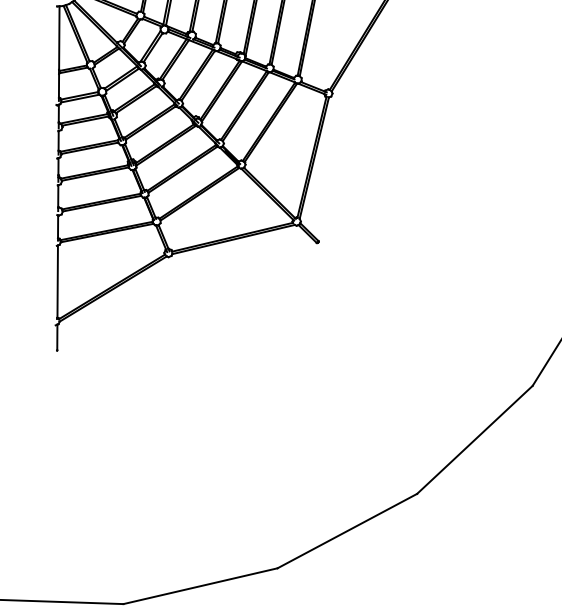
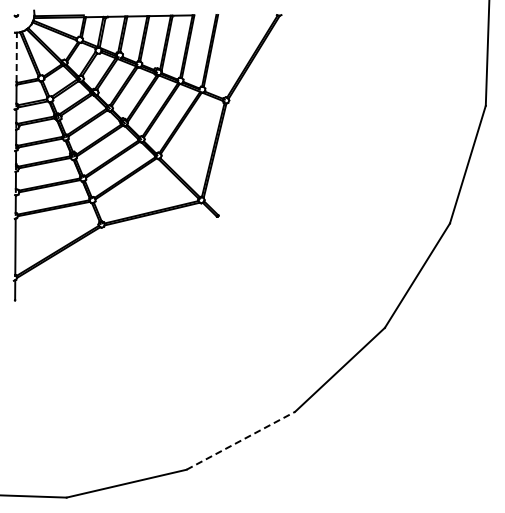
line: (59, 38) -> (16, 57), solid -> dashed
line: (347, 530) -> (240, 440), solid -> dashed

